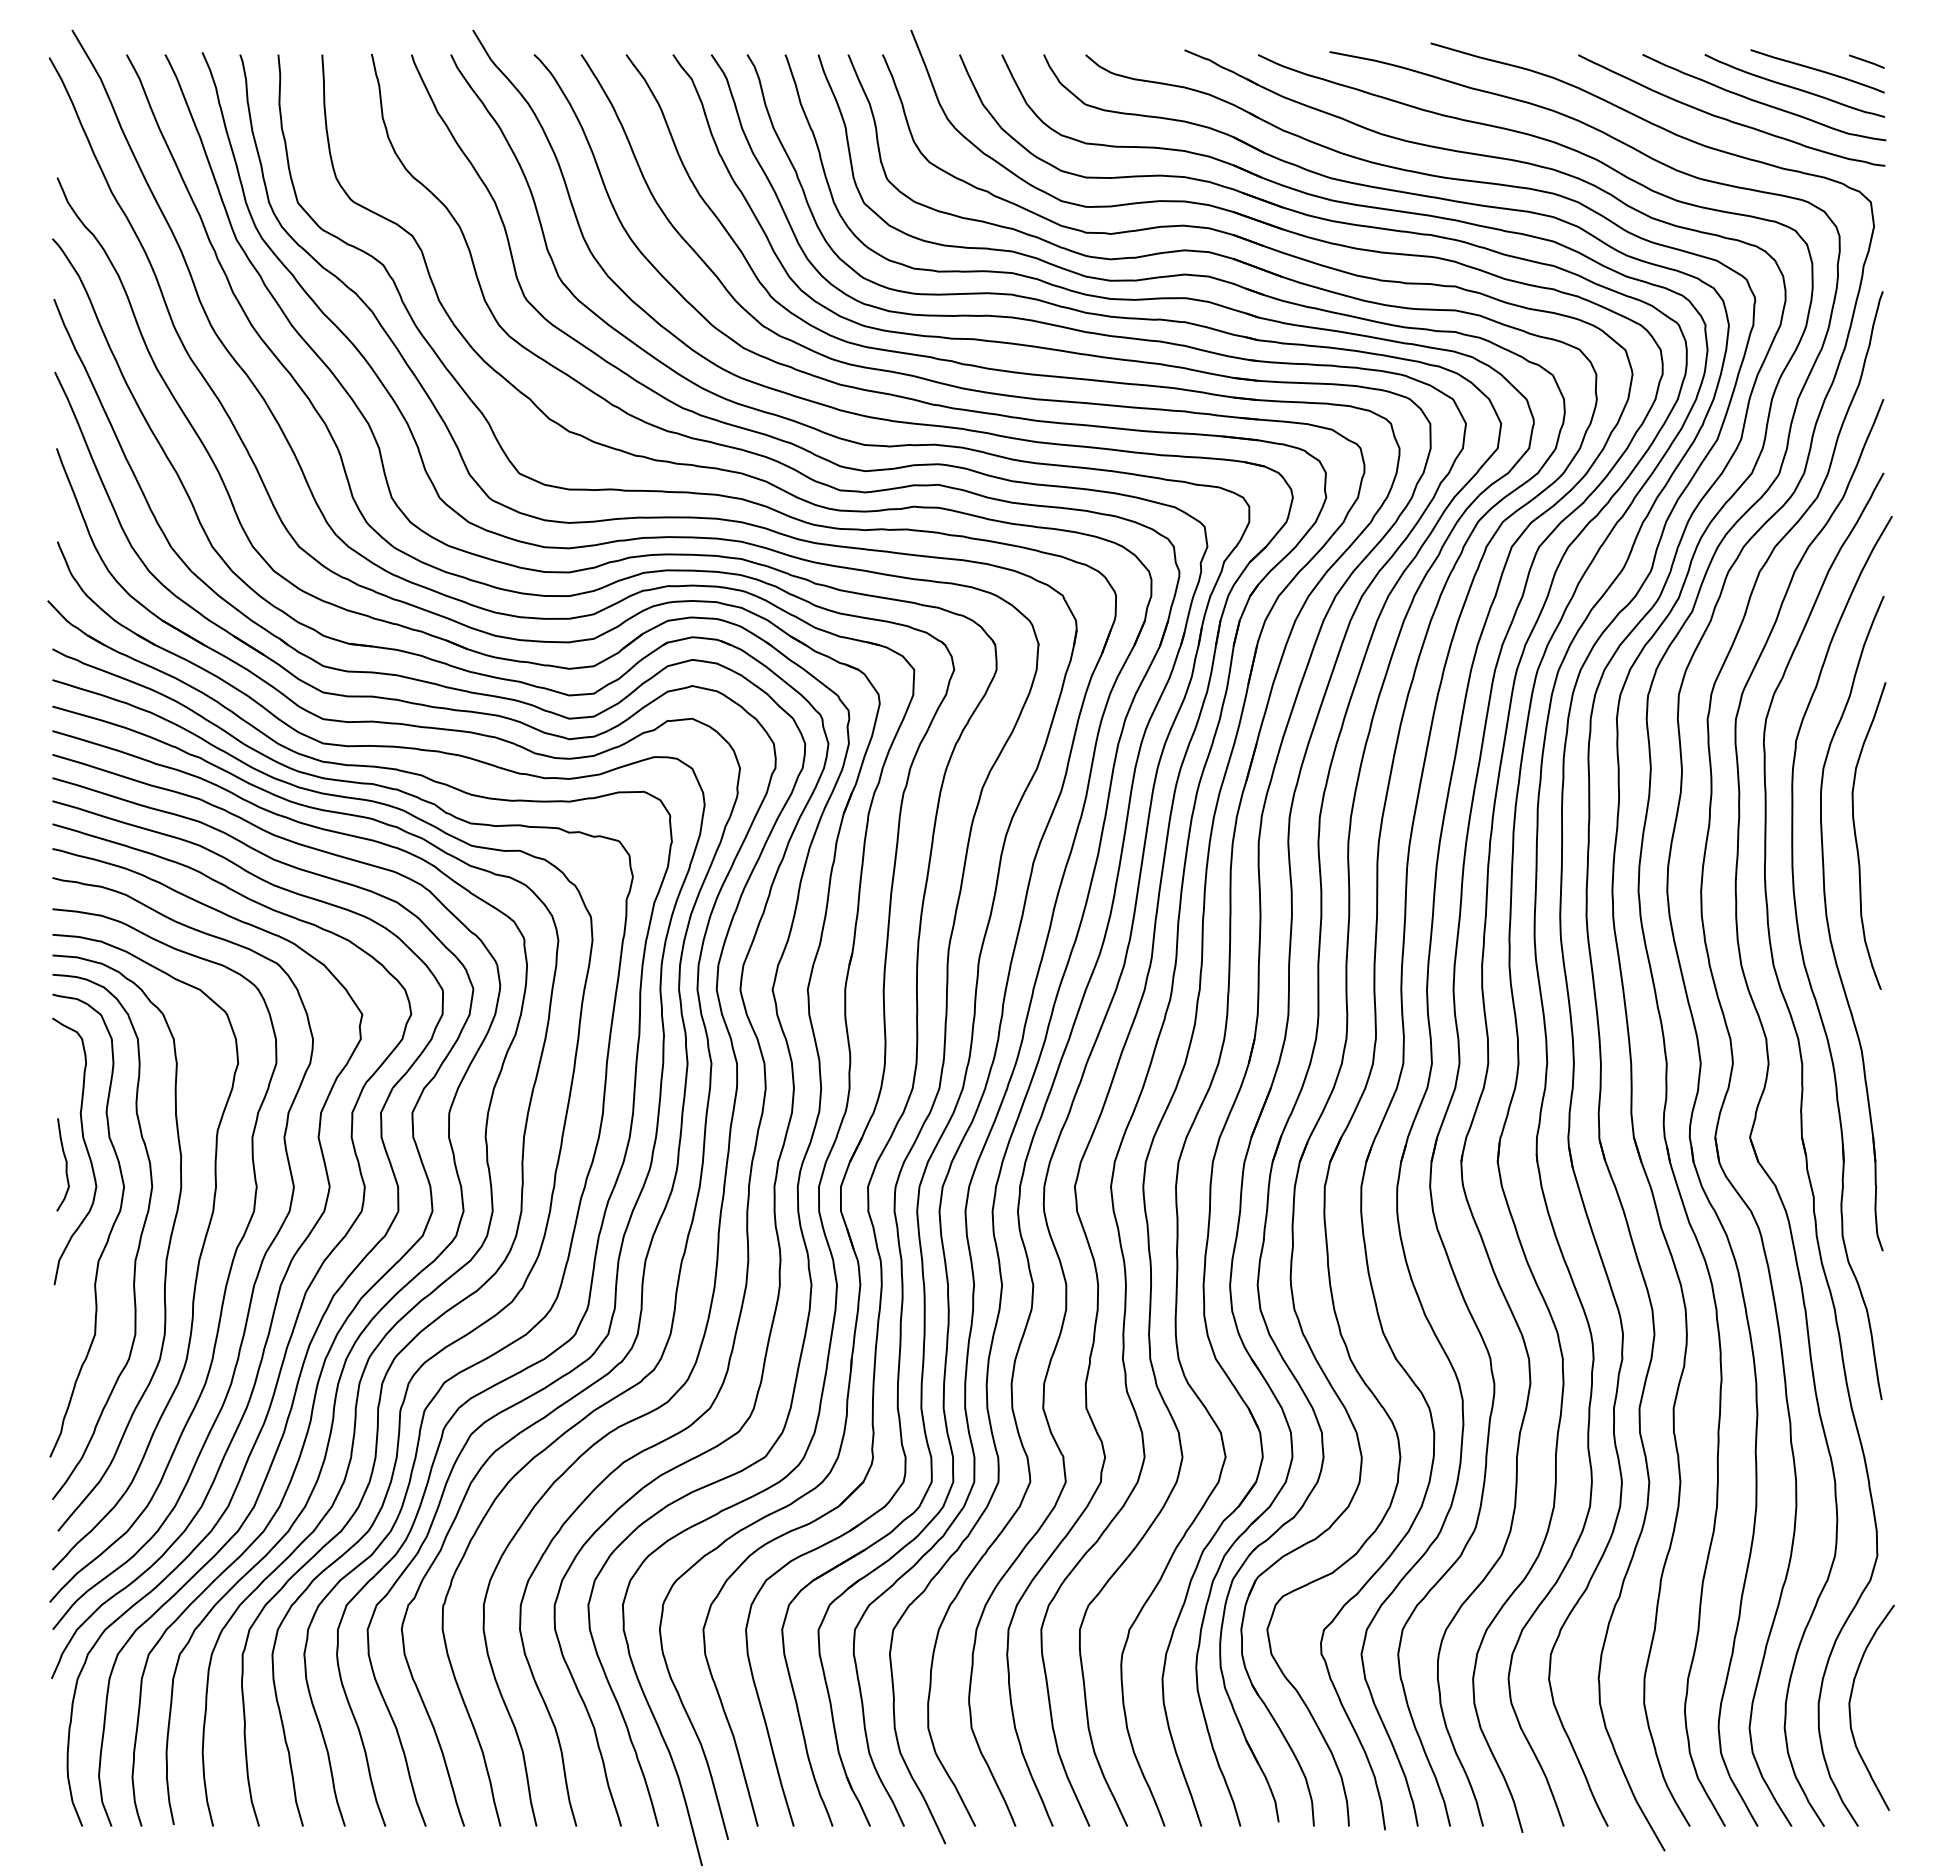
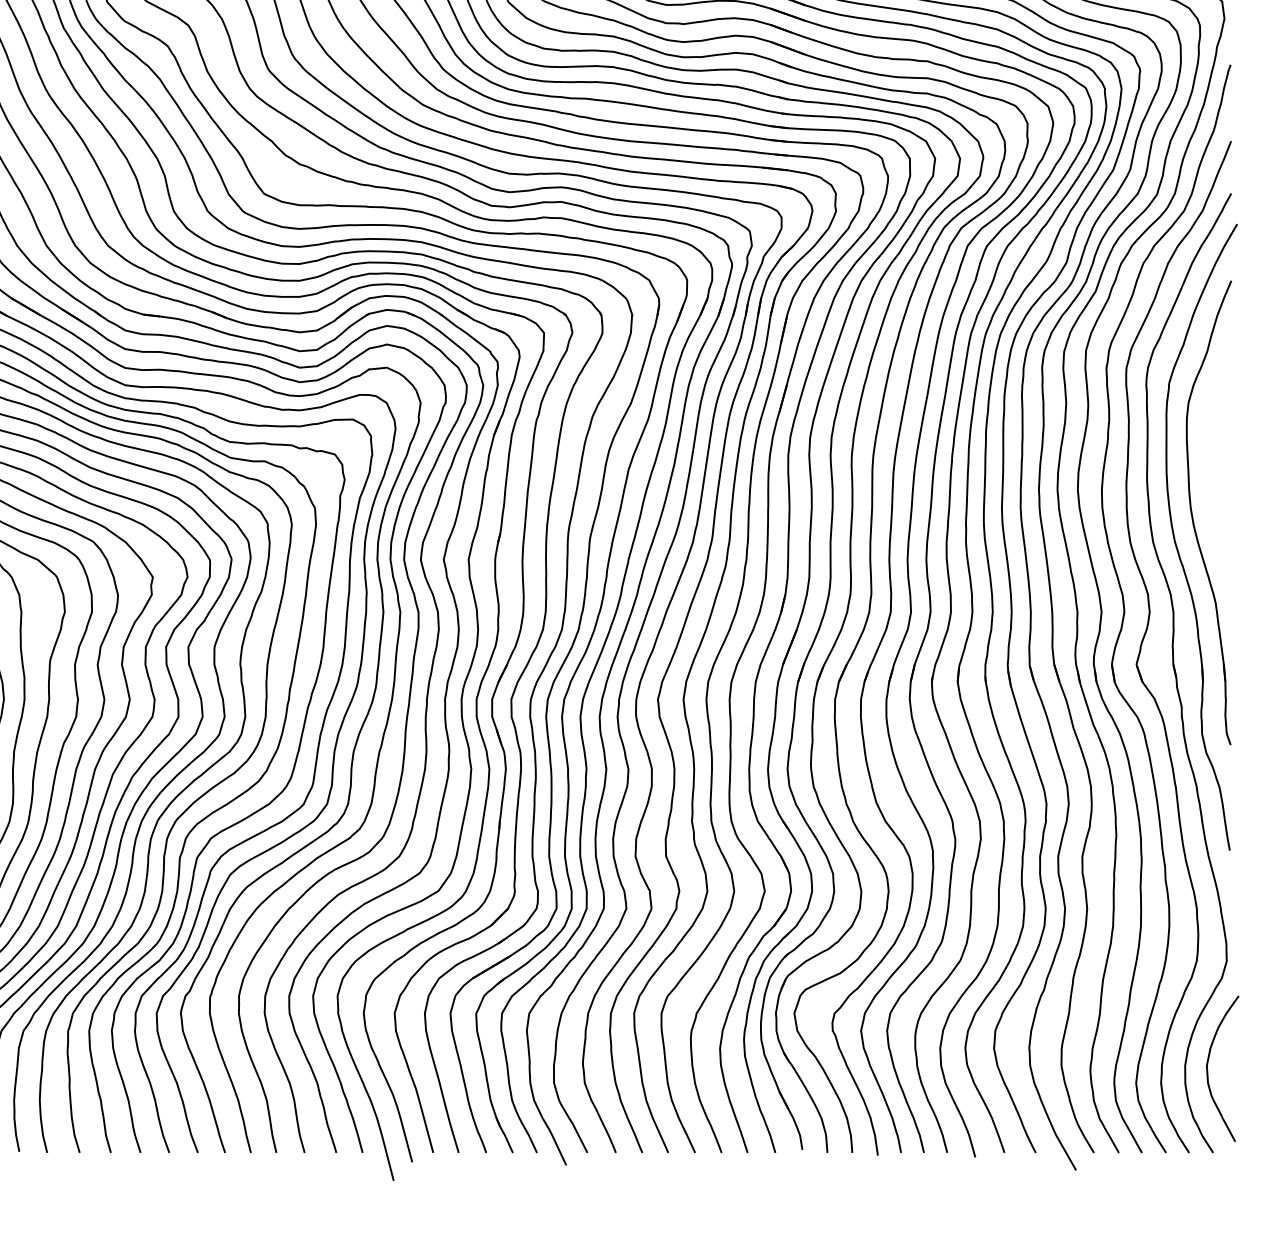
curve: (1856, 835) -> (1211, 450), removed

